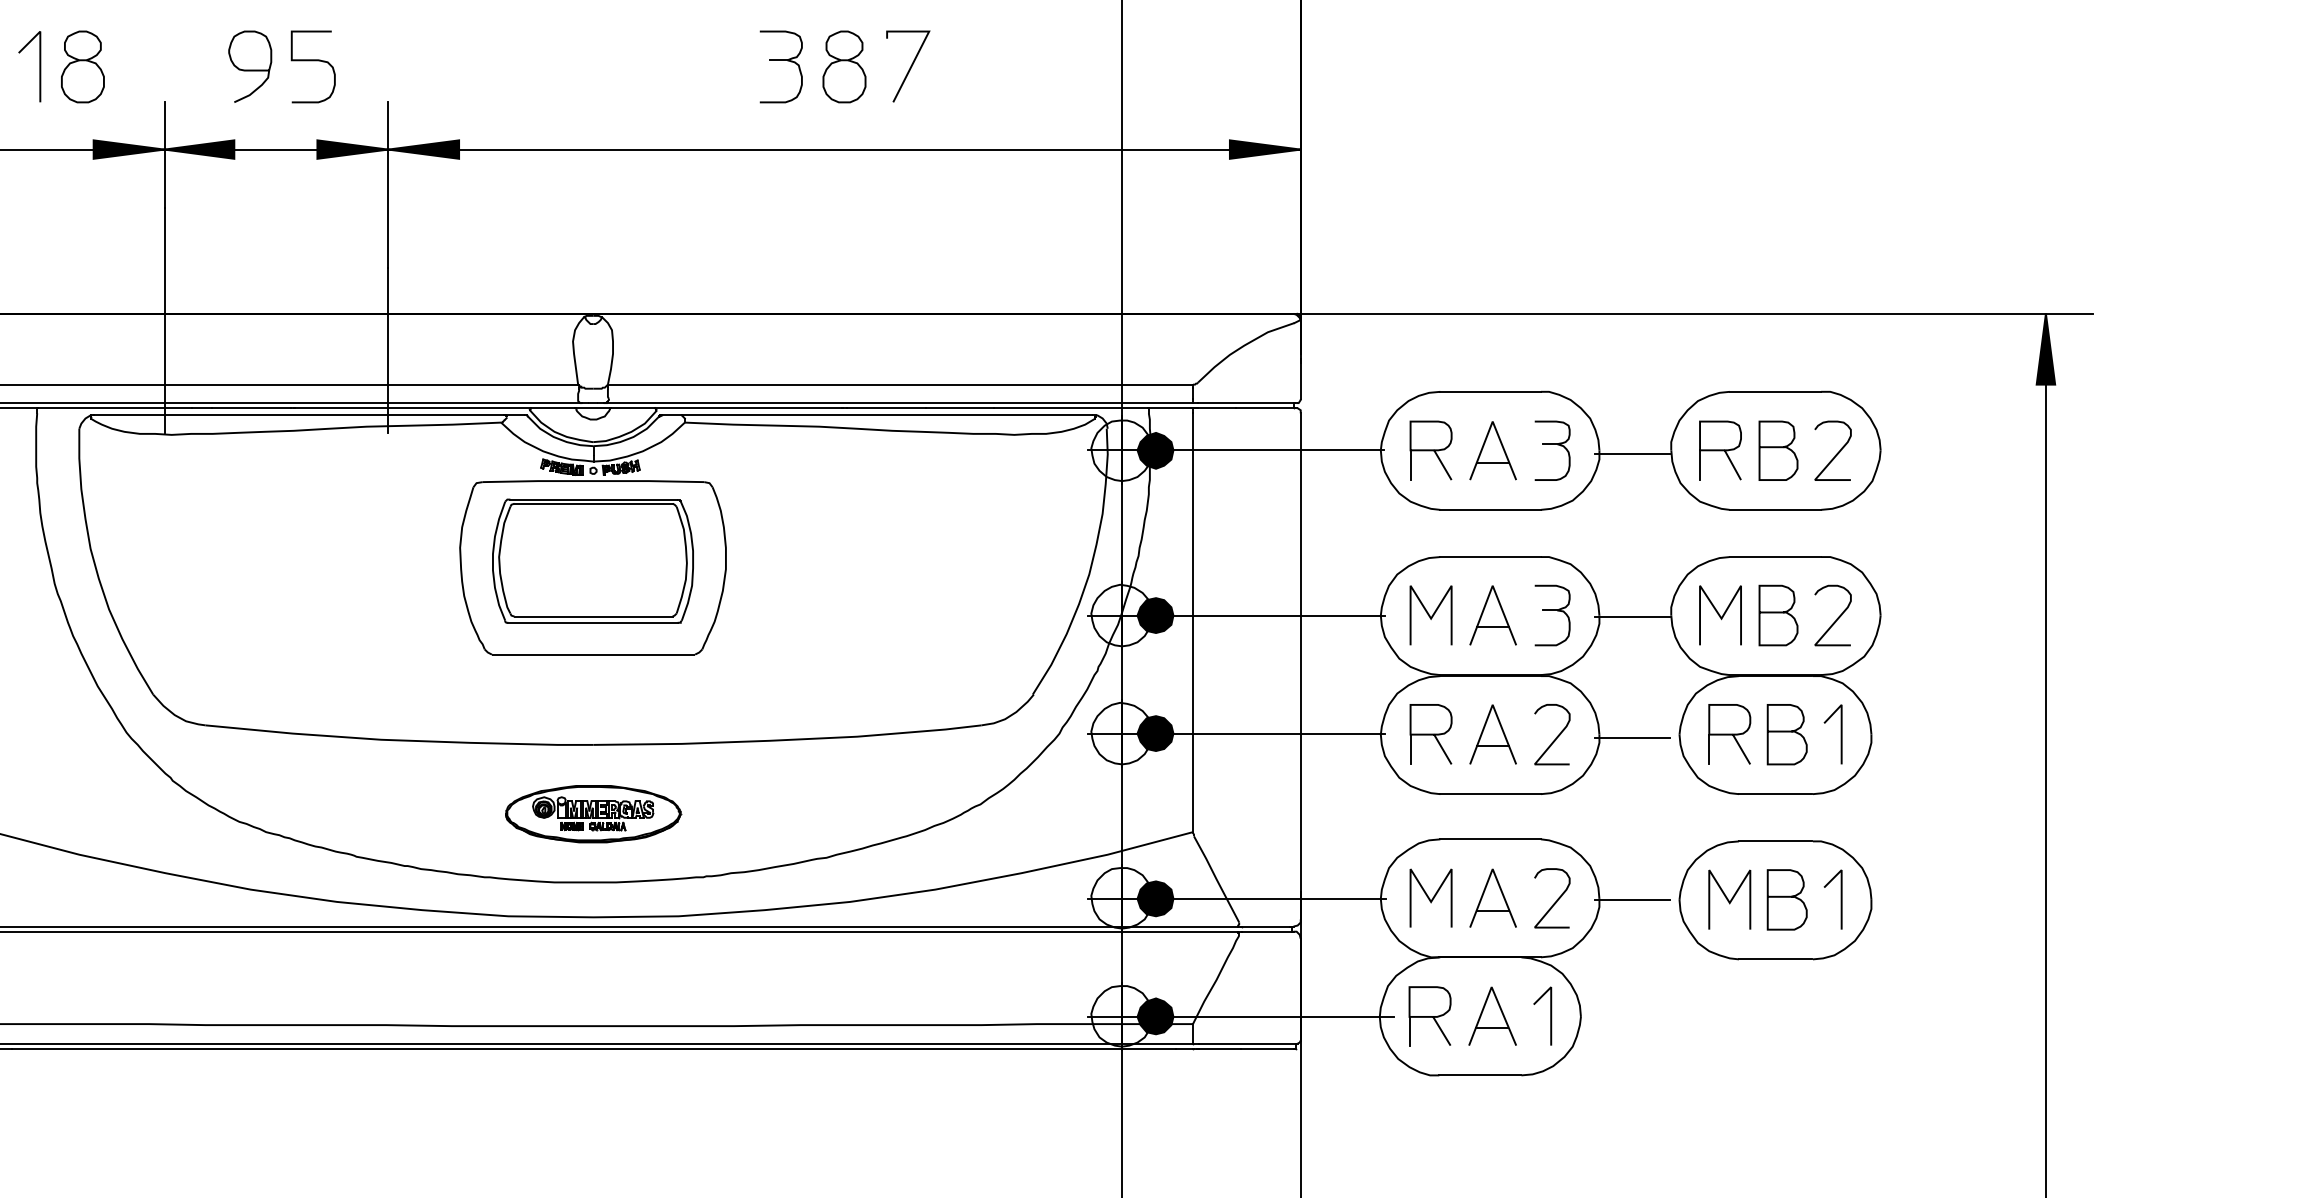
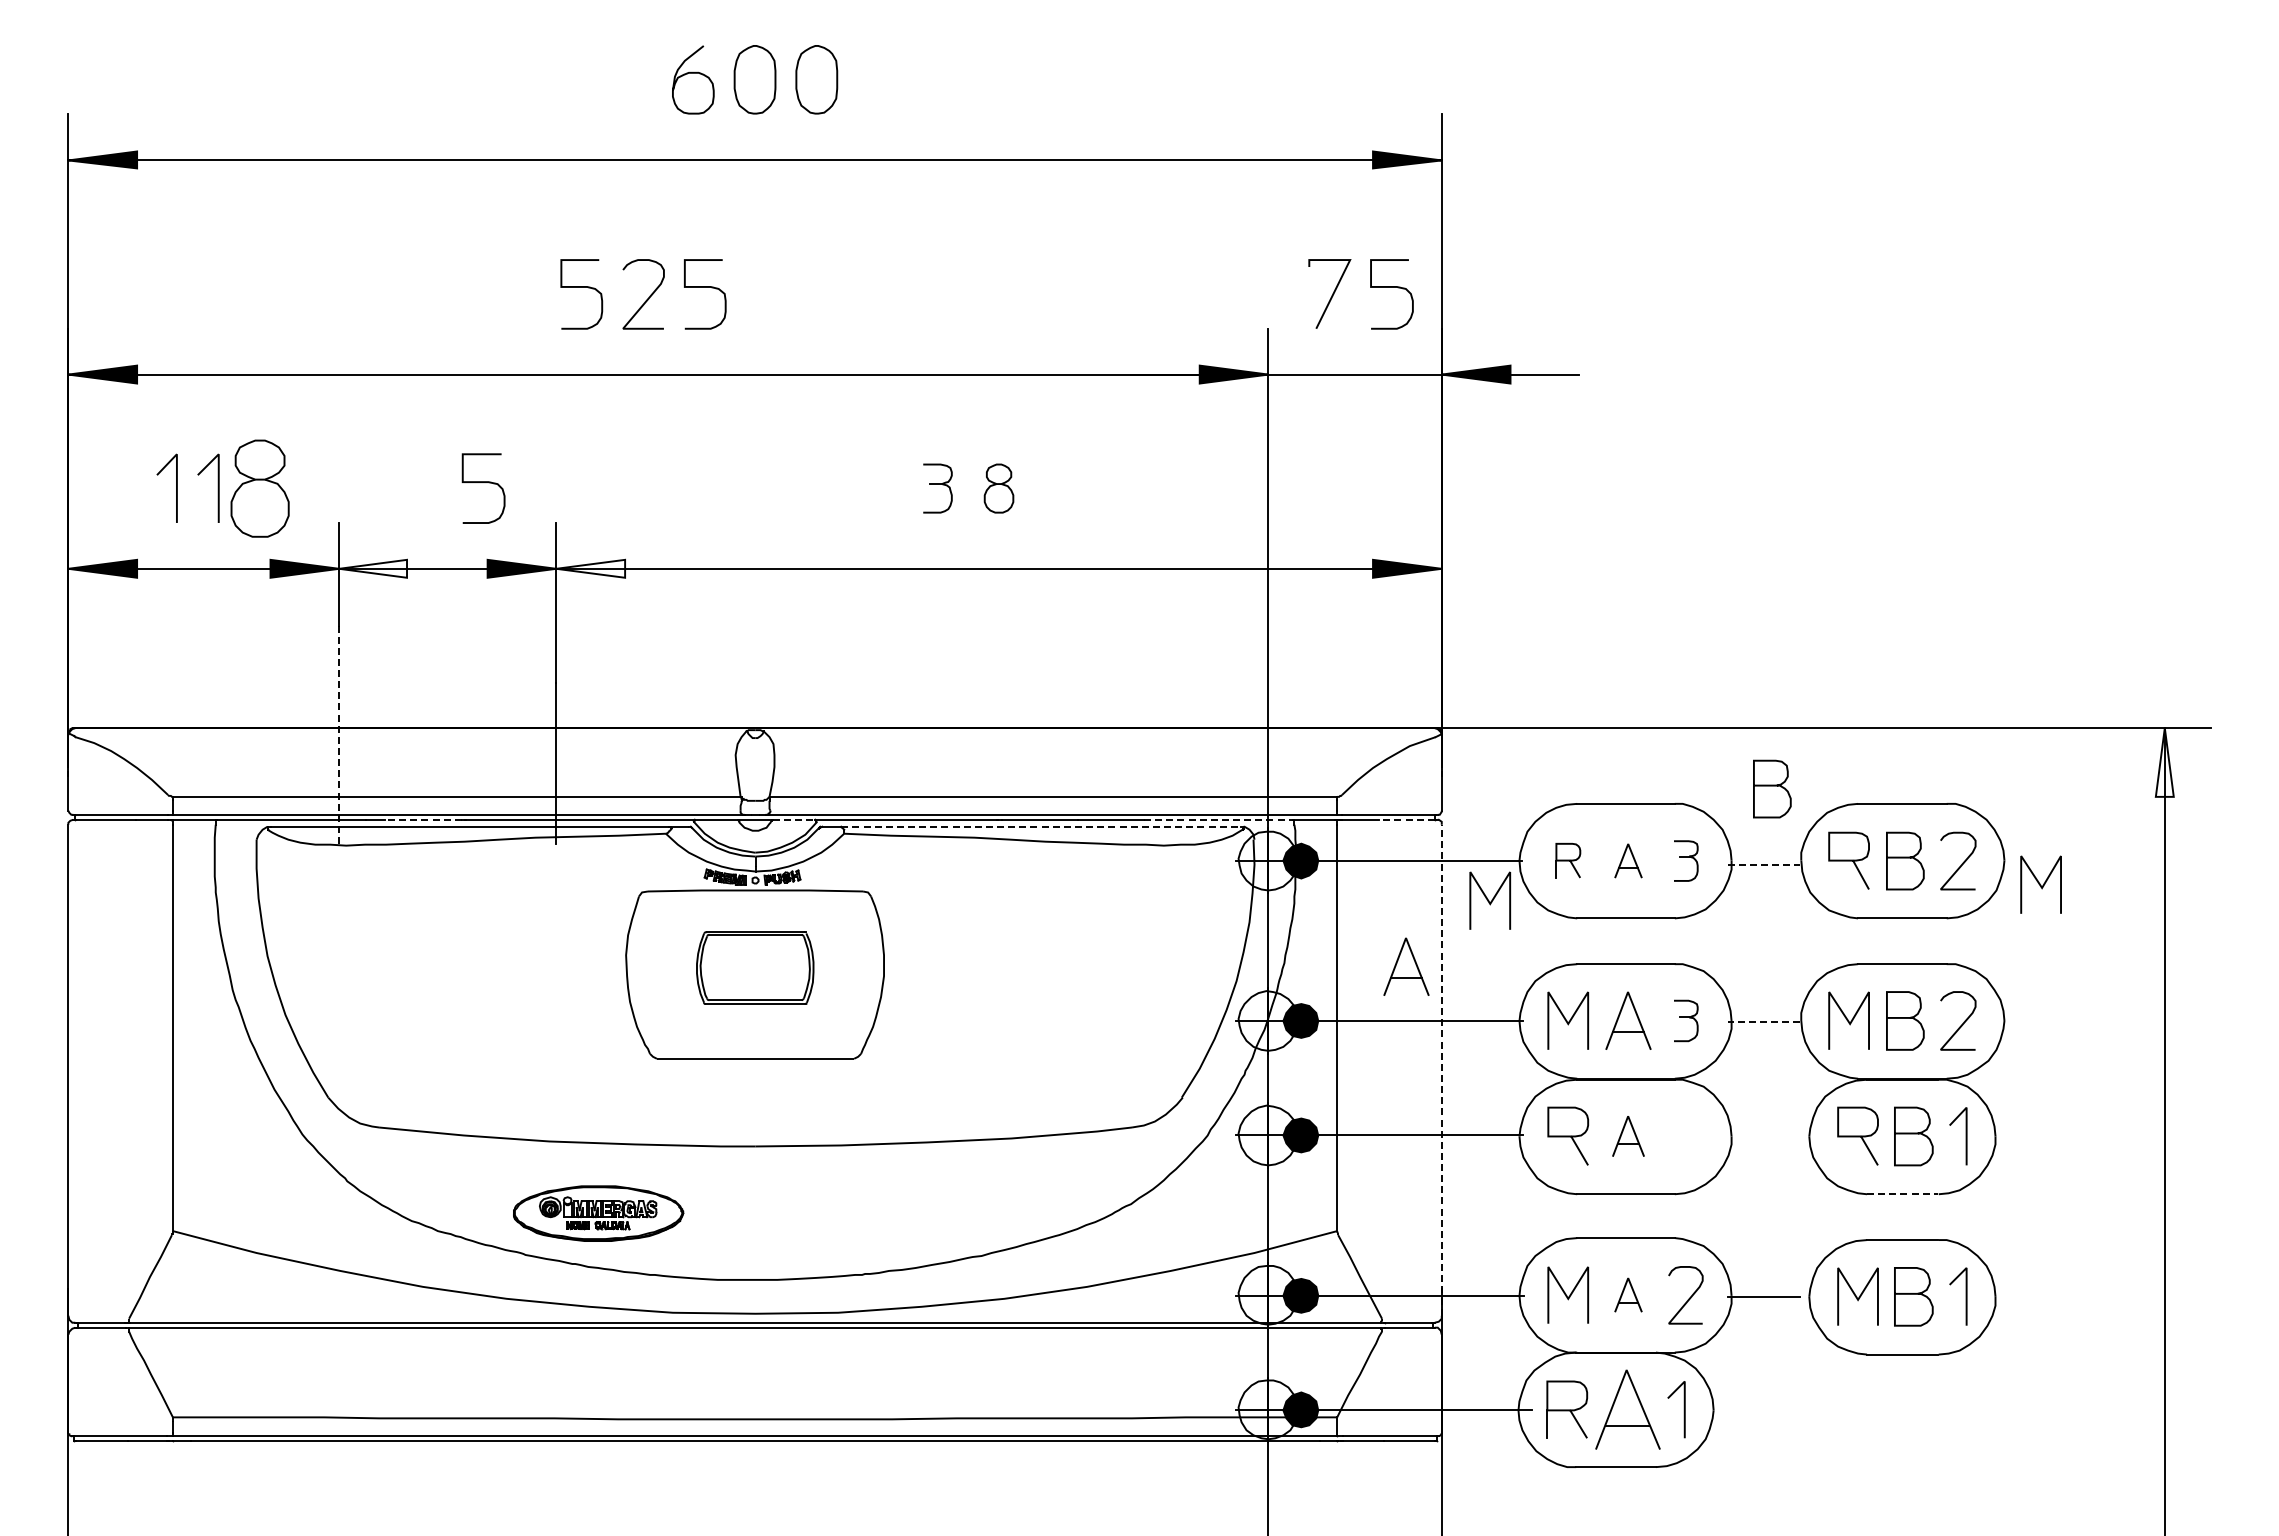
part: (82, 66) -> (259, 488), size x1.4
part: (781, 66) -> (937, 488), size x0.7
part: (843, 66) -> (998, 488), size x0.7
line: (909, 66) -> (1062, 488), removed
curve: (250, 69) -> (422, 491), removed
fill: (199, 149) -> (373, 568), removed
fill: (423, 149) -> (590, 568), removed
line: (164, 321) -> (339, 735), solid -> dashed
fill: (2045, 349) -> (2164, 762), removed
curve: (1641, 373) -> (1772, 786), added
line: (250, 407) -> (422, 819), solid -> dashed
line: (633, 407) -> (794, 819), solid -> dashed
line: (1070, 407) -> (1218, 819), solid -> dashed
line: (1264, 407) -> (1406, 819), solid -> dashed
line: (887, 415) -> (1040, 826), solid -> dashed
part: (1431, 450) -> (1568, 860), size x0.6
part: (1493, 450) -> (1628, 860), size x0.6
part: (1551, 450) -> (1685, 860), size x0.7
line: (1633, 454) -> (1764, 864), solid -> dashed
line: (1700, 464) -> (1829, 874), removed
line: (1917, 474) -> (2040, 884), added
line: (1349, 491) -> (1489, 900), added
part: (1264, 559) -> (1406, 966), added
part: (593, 560) -> (755, 967), size x0.6
part: (1551, 615) -> (1685, 1020), size x0.7
line: (1632, 616) -> (1763, 1021), solid -> dashed
line: (1300, 665) -> (1441, 1069), solid -> dashed
part: (1493, 734) -> (1628, 1136), size x0.7
curve: (1556, 737) -> (1689, 1139), removed
line: (1632, 737) -> (1763, 1139), removed
line: (1410, 749) -> (1548, 1150), removed
line: (1709, 749) -> (1838, 1150), removed
line: (1775, 794) -> (1902, 1194), solid -> dashed
part: (593, 814) -> (598, 1213), moved
part: (1493, 897) -> (1628, 1294), size x0.6
part: (1492, 1016) -> (1627, 1409), size x1.4

